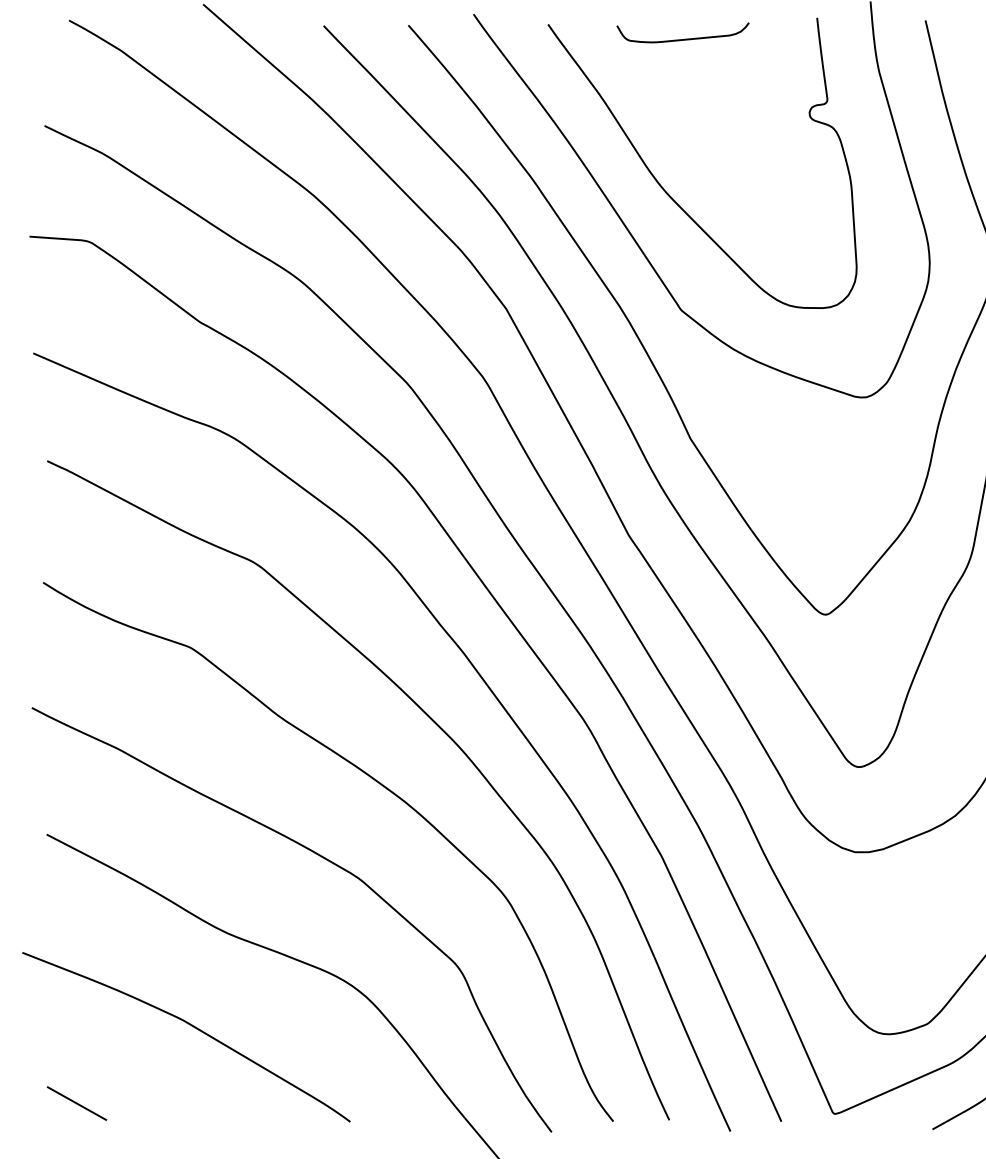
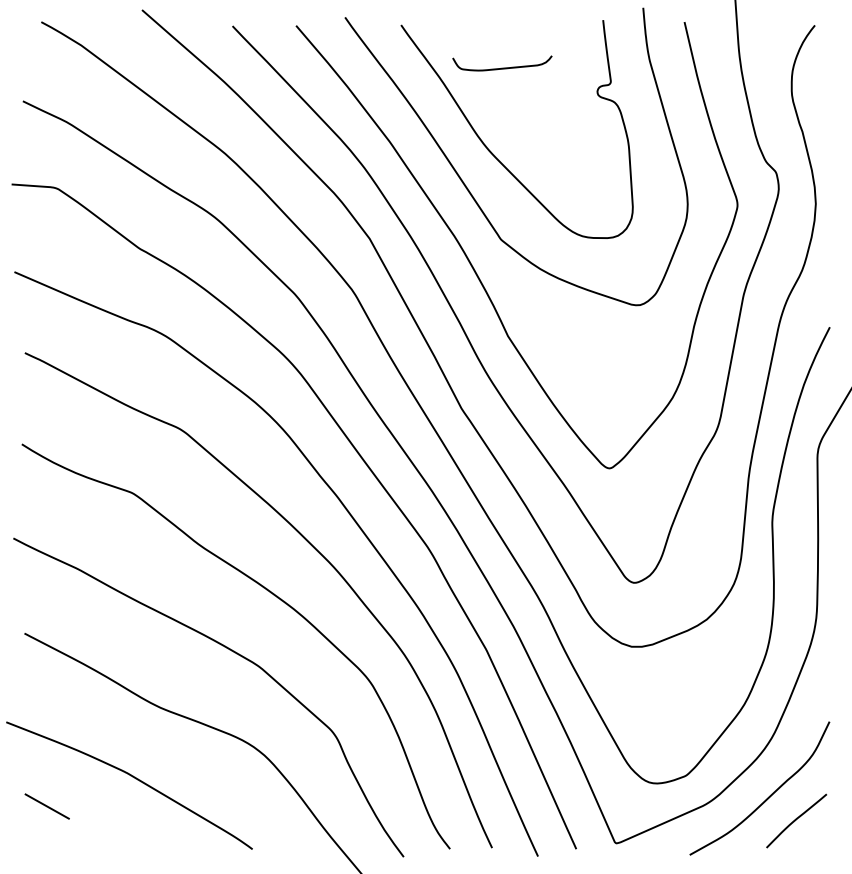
curve: (683, 38) -> (502, 67), moved
line: (75, 1103) -> (46, 806), moved

